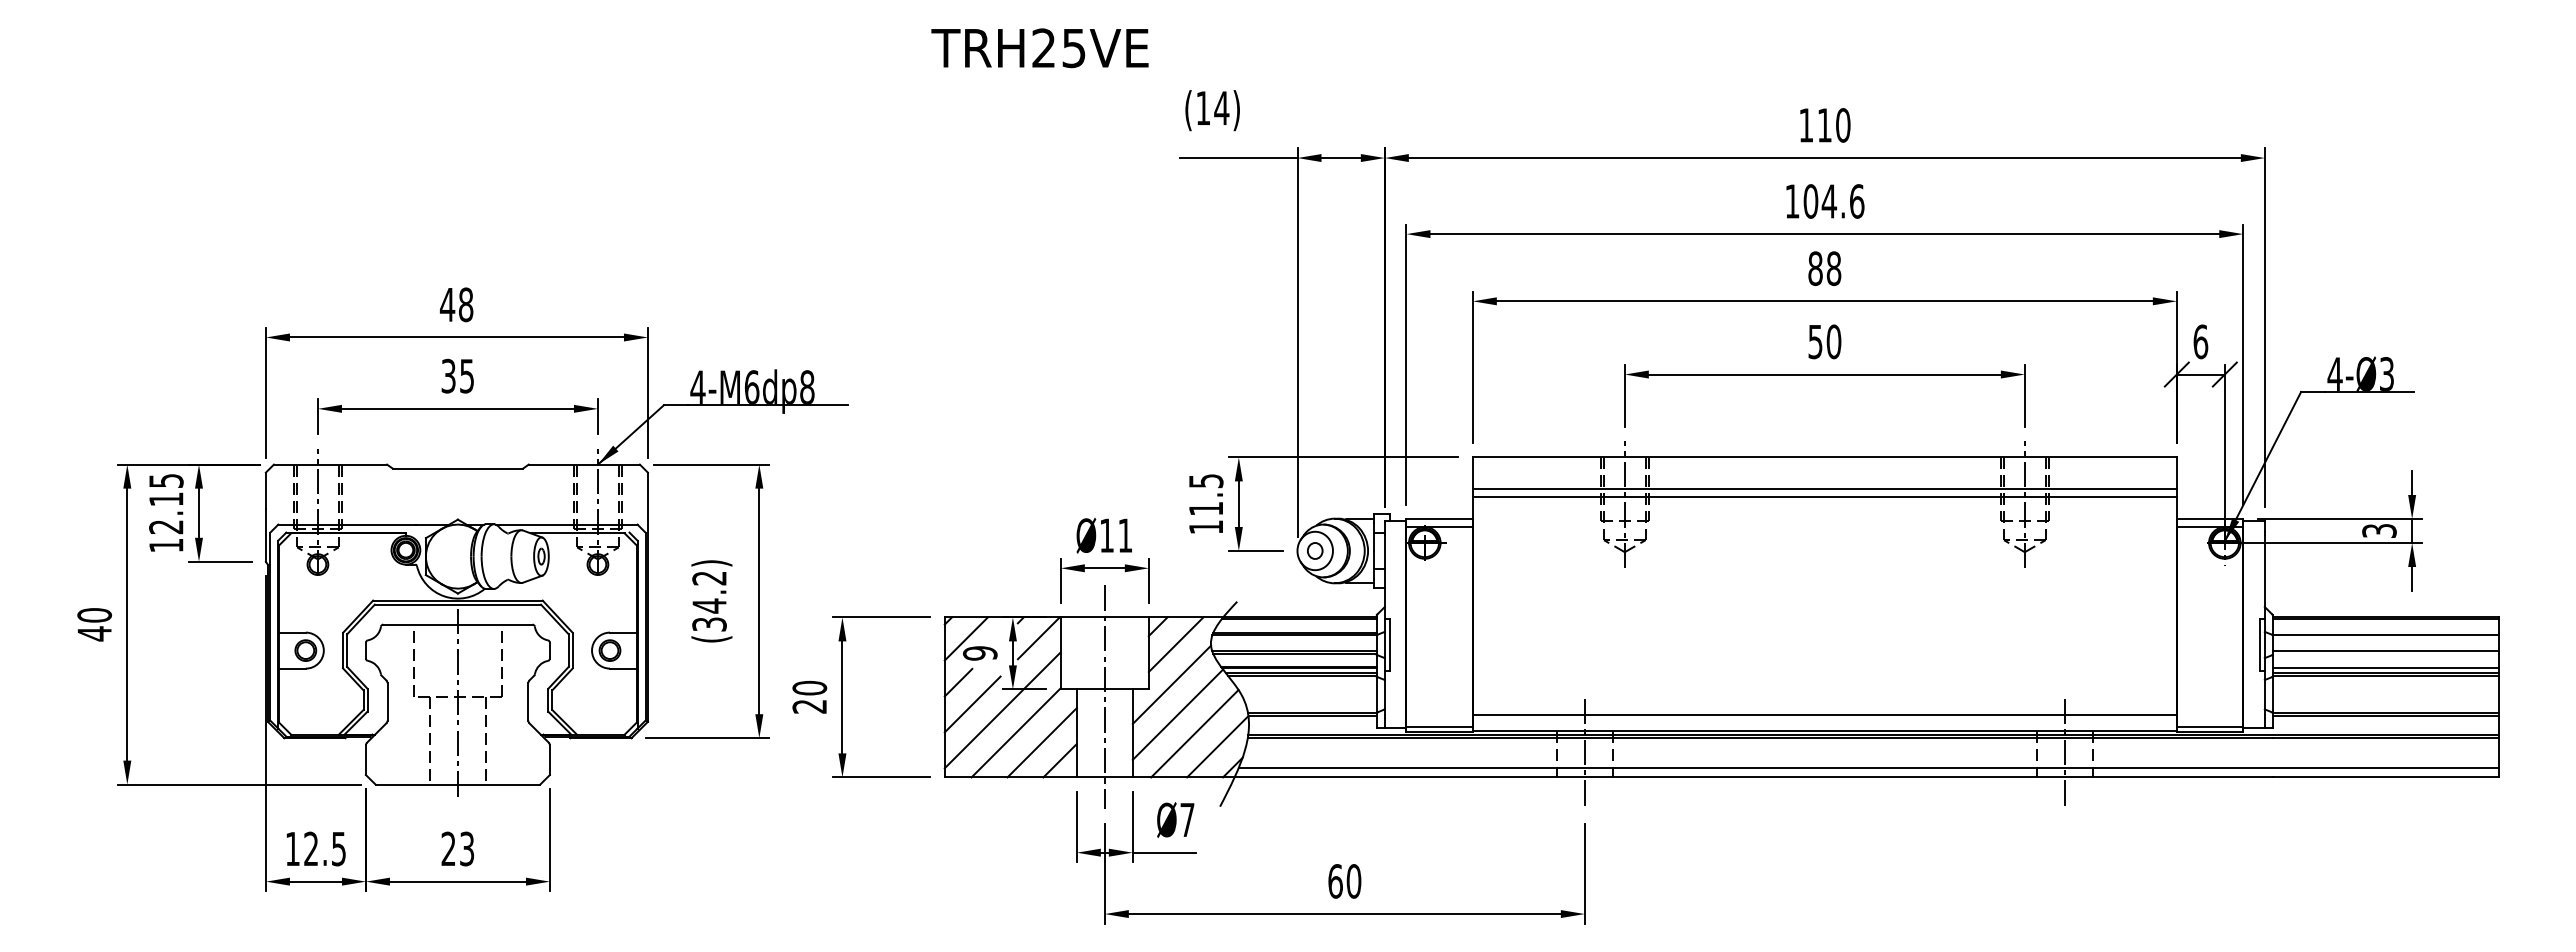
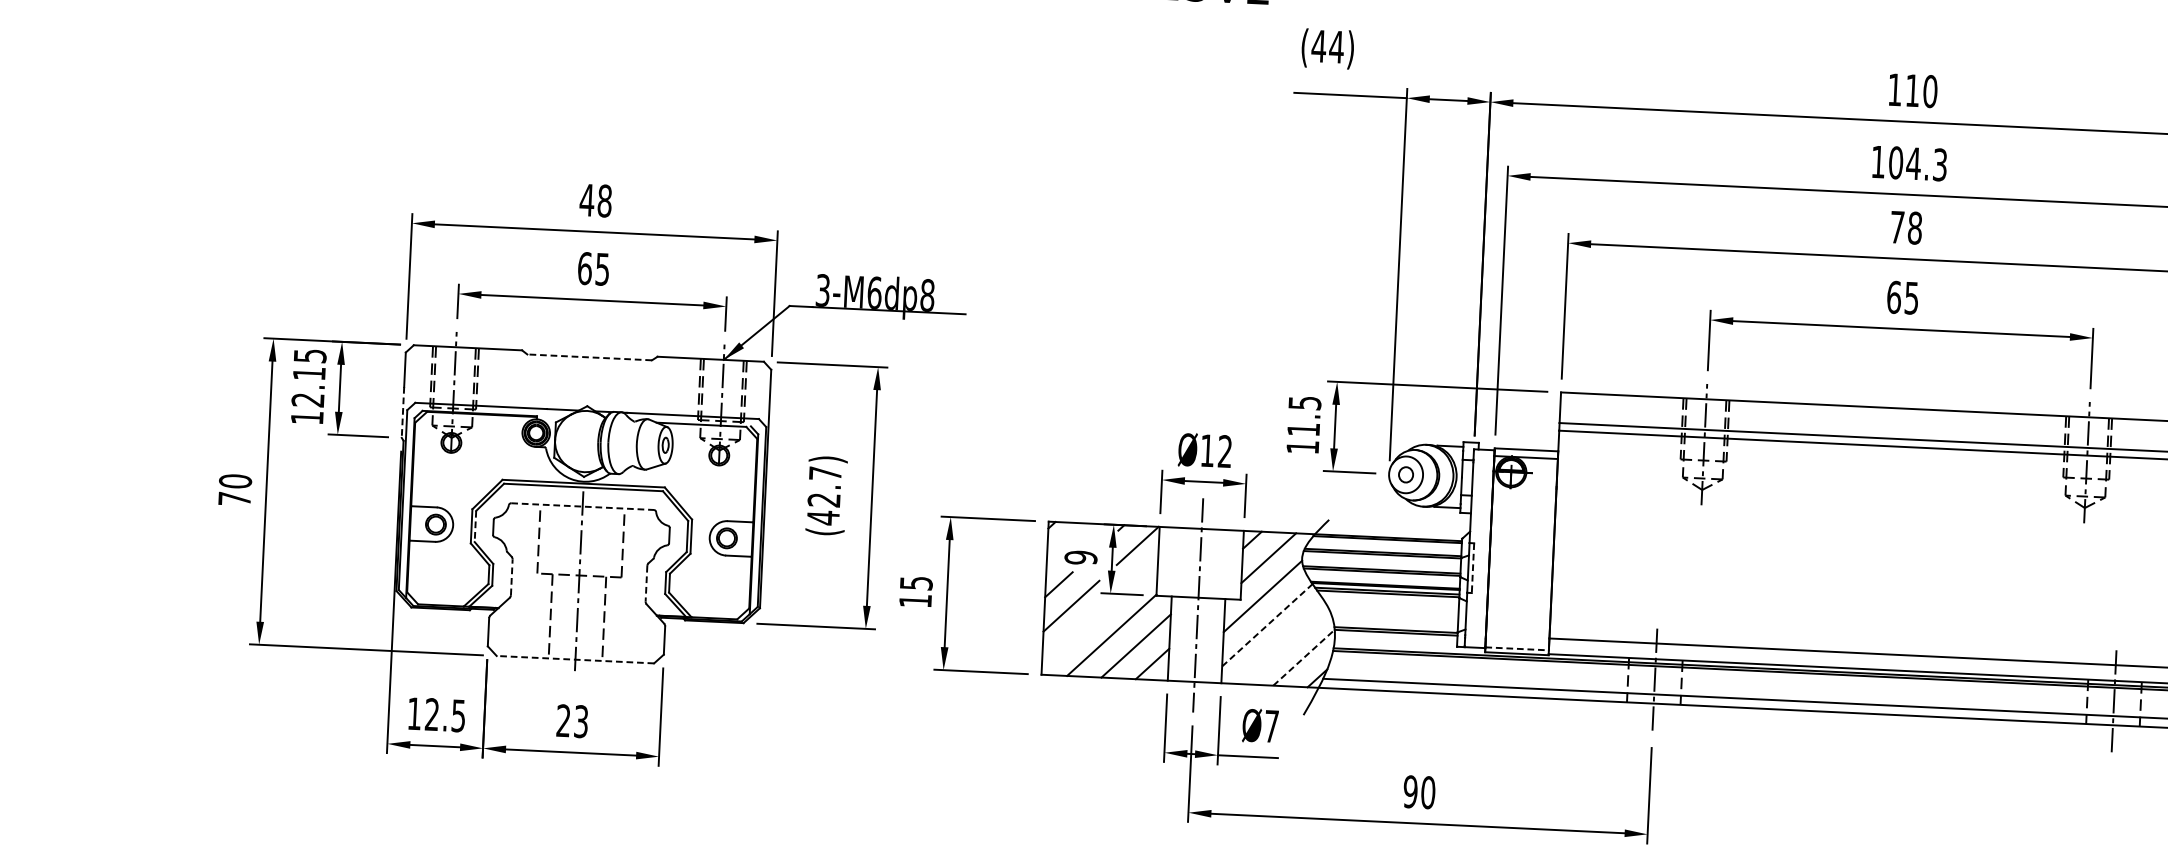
text: (1202, 107) -> (1318, 45), (14) -> (44)
text: (1857, 201) -> (1940, 164), 104.6 -> 104.3
text: (1815, 268) -> (1897, 227), 88 -> 78
text: (1824, 341) -> (1902, 297), 50 -> 65
text: (448, 375) -> (584, 267), 35 -> 65
text: (697, 386) -> (822, 289), 4-M6dp8 -> 3-M6dp8
line: (457, 468) -> (589, 357), solid -> dashed
line: (265, 535) -> (402, 412), solid -> dashed
text: (1124, 535) -> (1224, 451), Ø11 -> Ø12
text: (709, 601) -> (824, 495), (34.2) -> (42.7)
line: (457, 624) -> (582, 506), solid -> dashed
text: (94, 633) -> (234, 498), 40 -> 70
line: (965, 638) -> (1067, 542), removed
line: (1389, 645) -> (1472, 568), solid -> dashed
line: (347, 651) -> (475, 527), solid -> dashed
text: (809, 696) -> (915, 591), 20 -> 15
line: (387, 701) -> (511, 576), solid -> dashed
line: (528, 701) -> (646, 583), solid -> dashed
line: (1002, 710) -> (1099, 613), removed
line: (1177, 714) -> (1266, 625), solid -> dashed
line: (1440, 727) -> (1517, 649), solid -> dashed
line: (1194, 733) -> (1282, 644), removed
line: (1218, 746) -> (1304, 657), solid -> dashed
line: (457, 784) -> (575, 659), solid -> dashed
text: (1335, 881) -> (1410, 791), 60 -> 90

